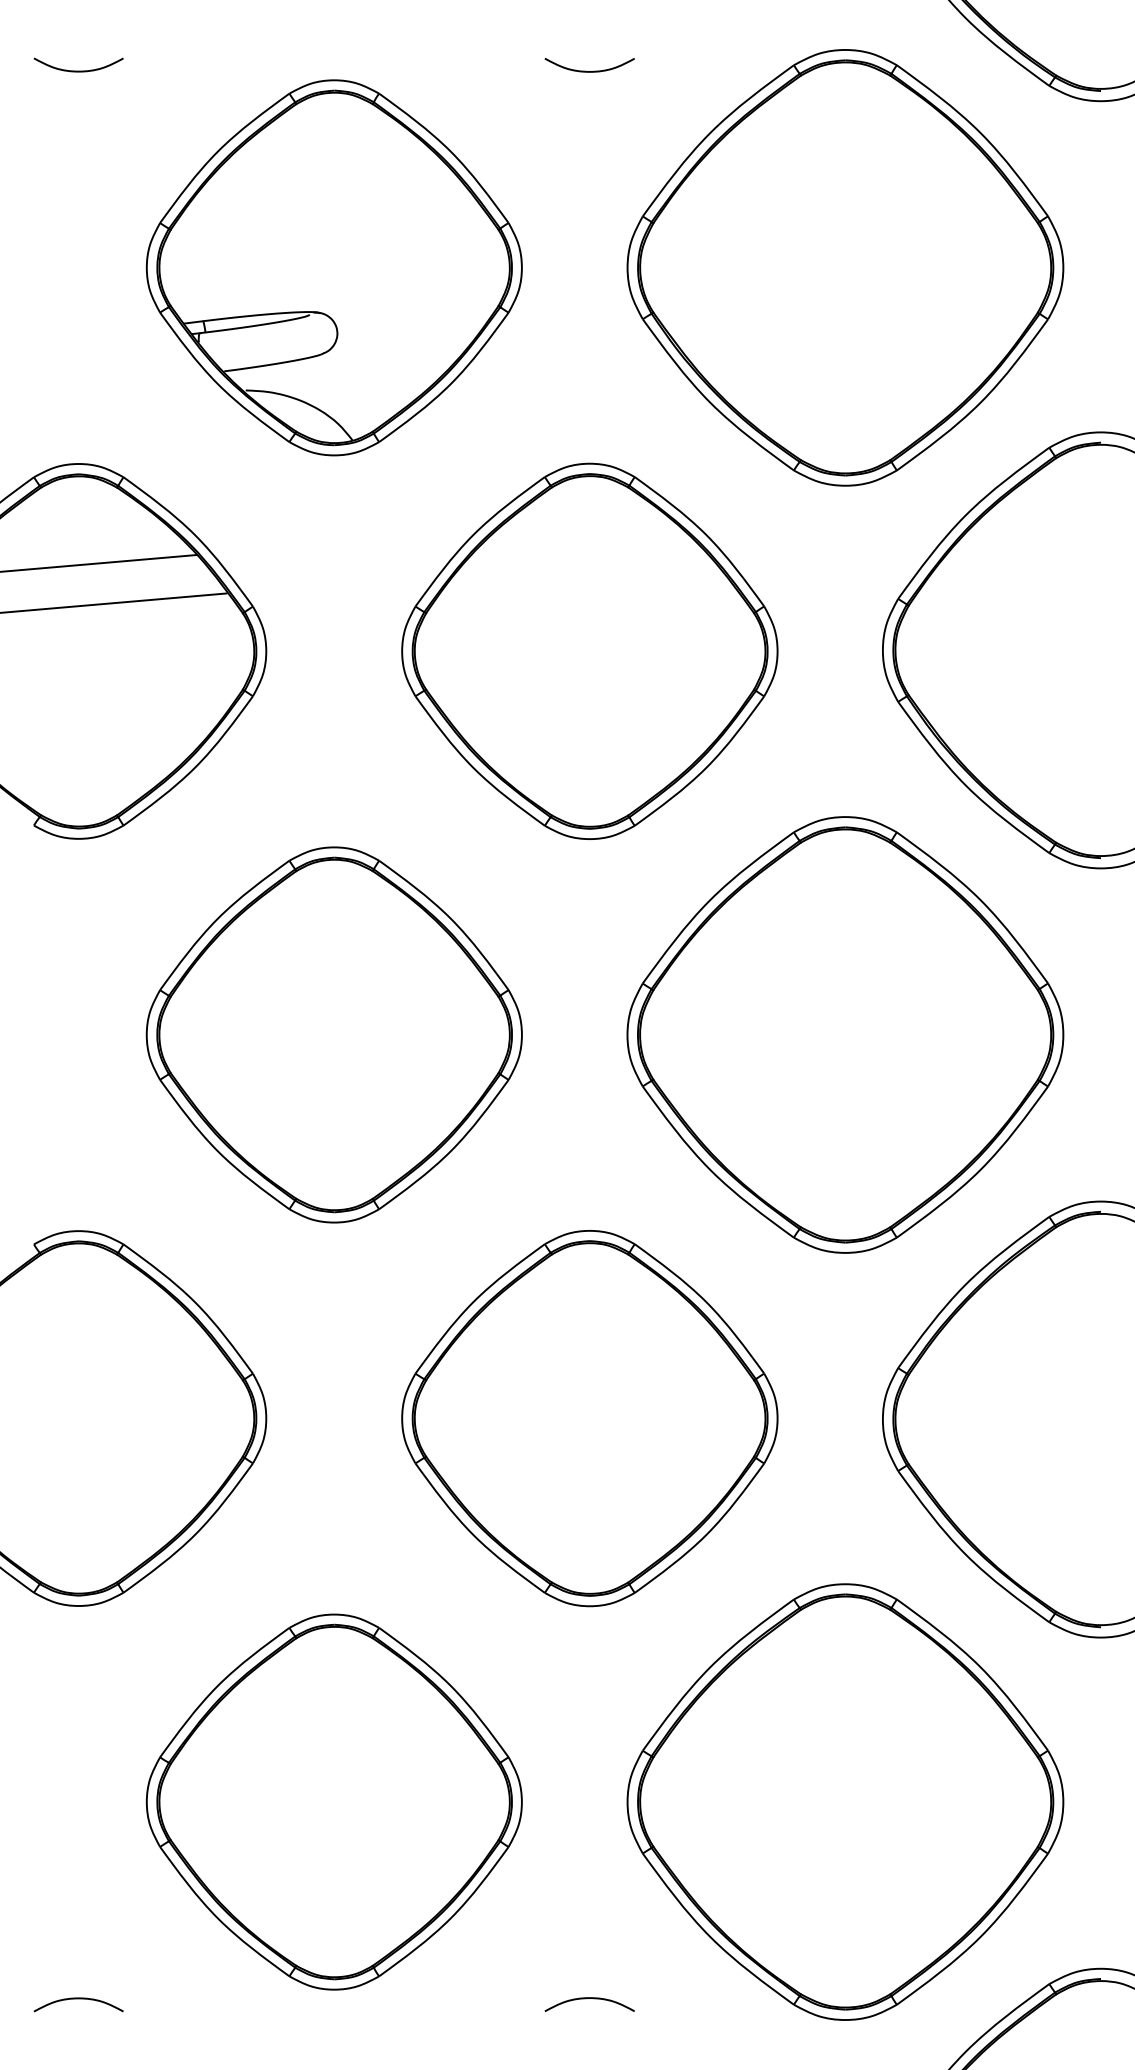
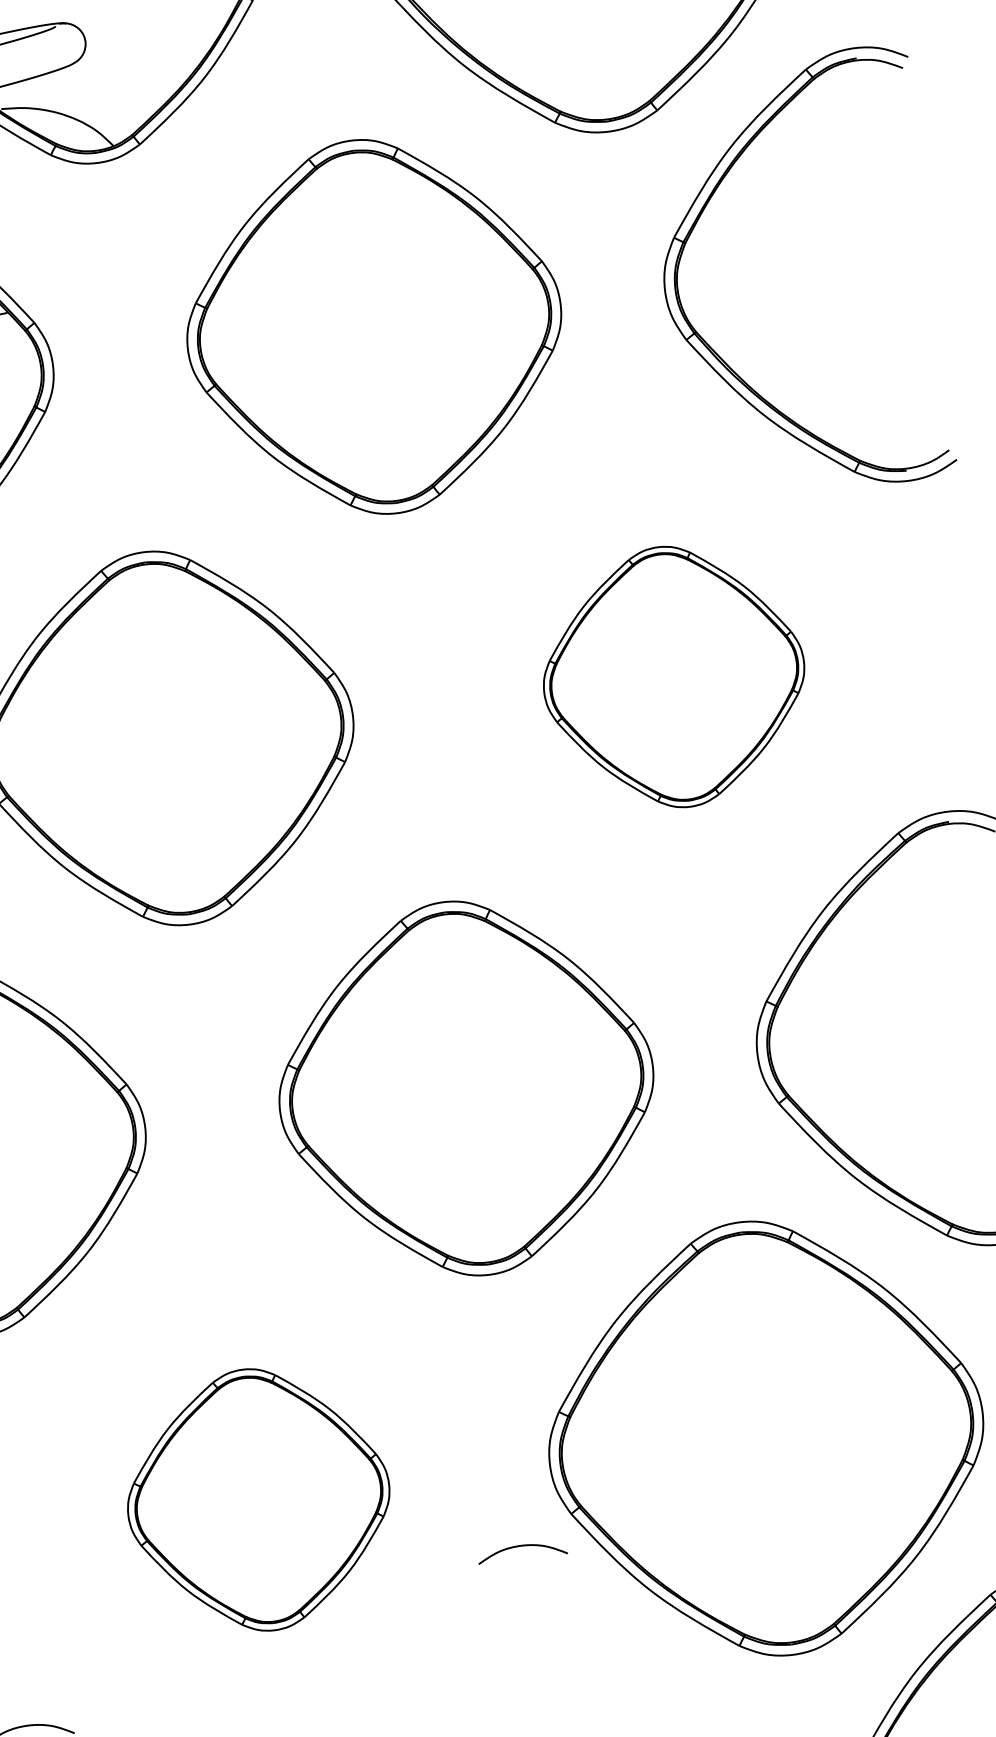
part: (845, 1034) -> (674, 676), size x0.6
part: (333, 1801) -> (257, 1499), size x0.7
curve: (589, 1998) -> (521, 1546), moved

